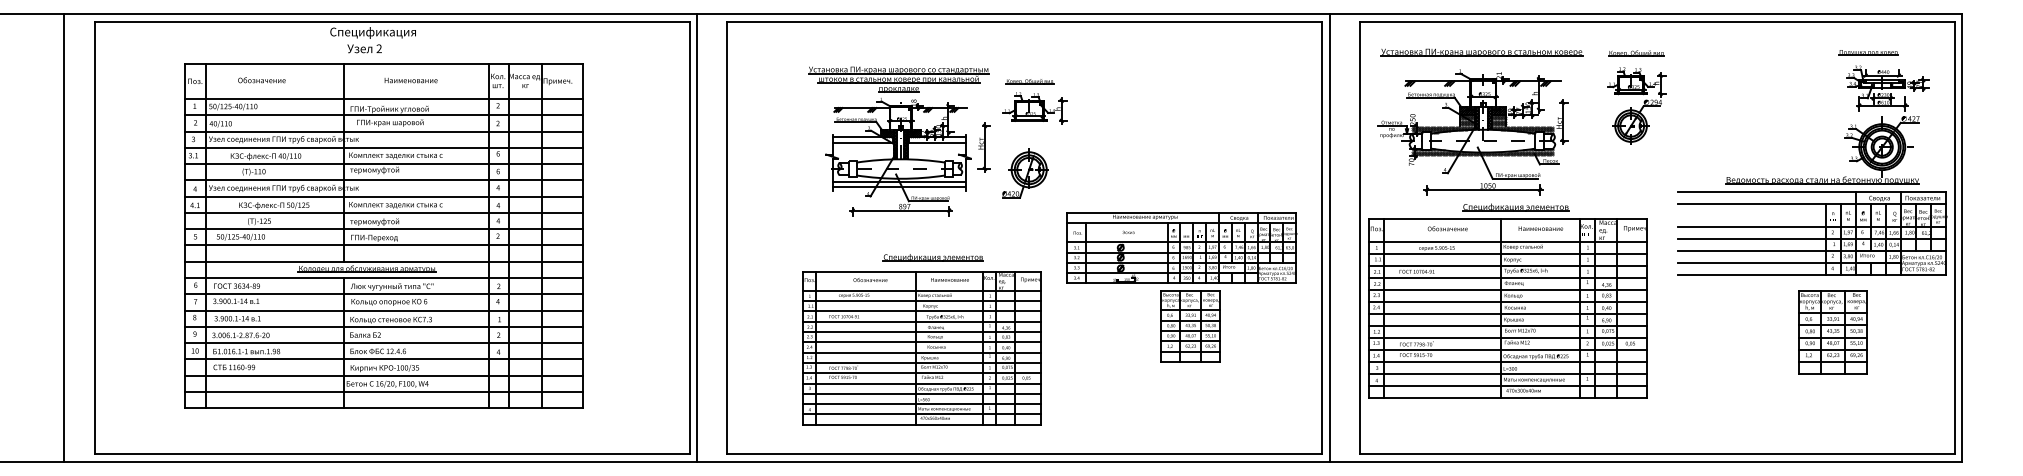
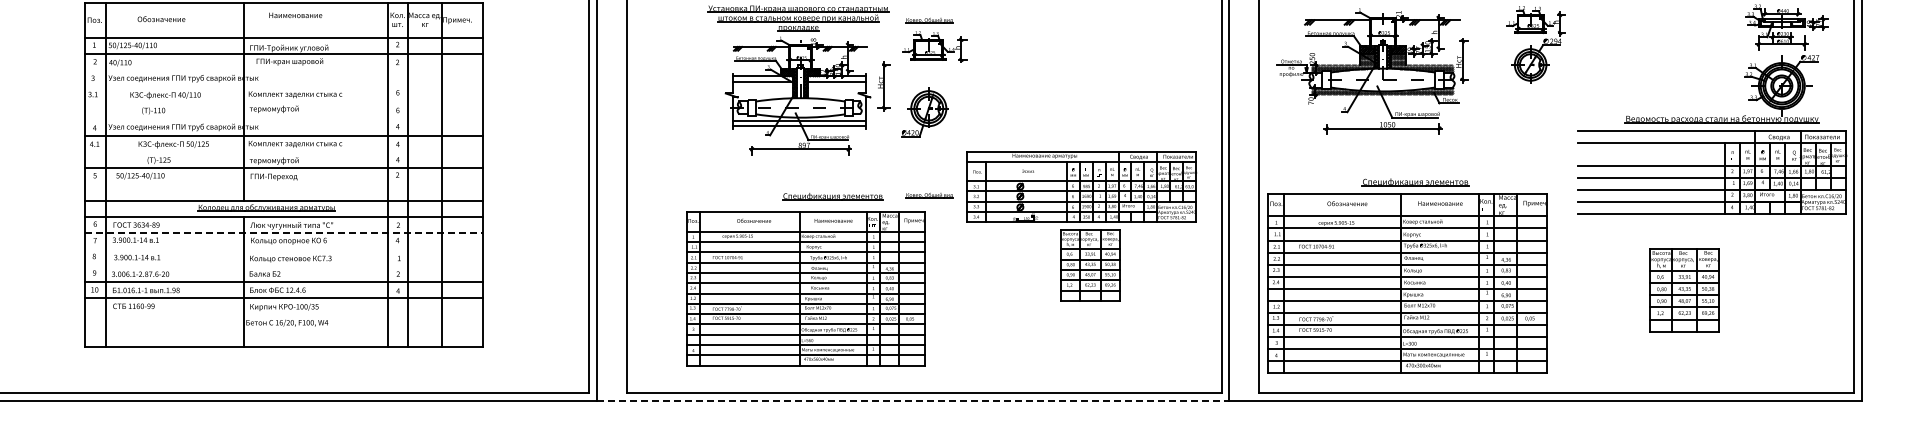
text: (410, 80) -> (295, 15), moved
line: (384, 131) -> (284, 70), removed
line: (384, 147) -> (284, 86), removed
line: (384, 164) -> (284, 103), removed
line: (384, 180) -> (284, 119), removed
line: (384, 212) -> (284, 151), removed
line: (384, 245) -> (284, 184), removed
part: (1029, 256) -> (929, 195), added
line: (384, 294) -> (284, 233), solid -> dashed
part: (1507, 300) -> (1407, 275), moved
line: (384, 310) -> (284, 249), removed
line: (384, 326) -> (284, 265), removed
part: (1832, 332) -> (1684, 290), moved
part: (921, 348) -> (805, 289), moved
line: (384, 375) -> (284, 314), removed
line: (384, 391) -> (284, 330), removed
line: (1013, 461) -> (913, 400), solid -> dashed

